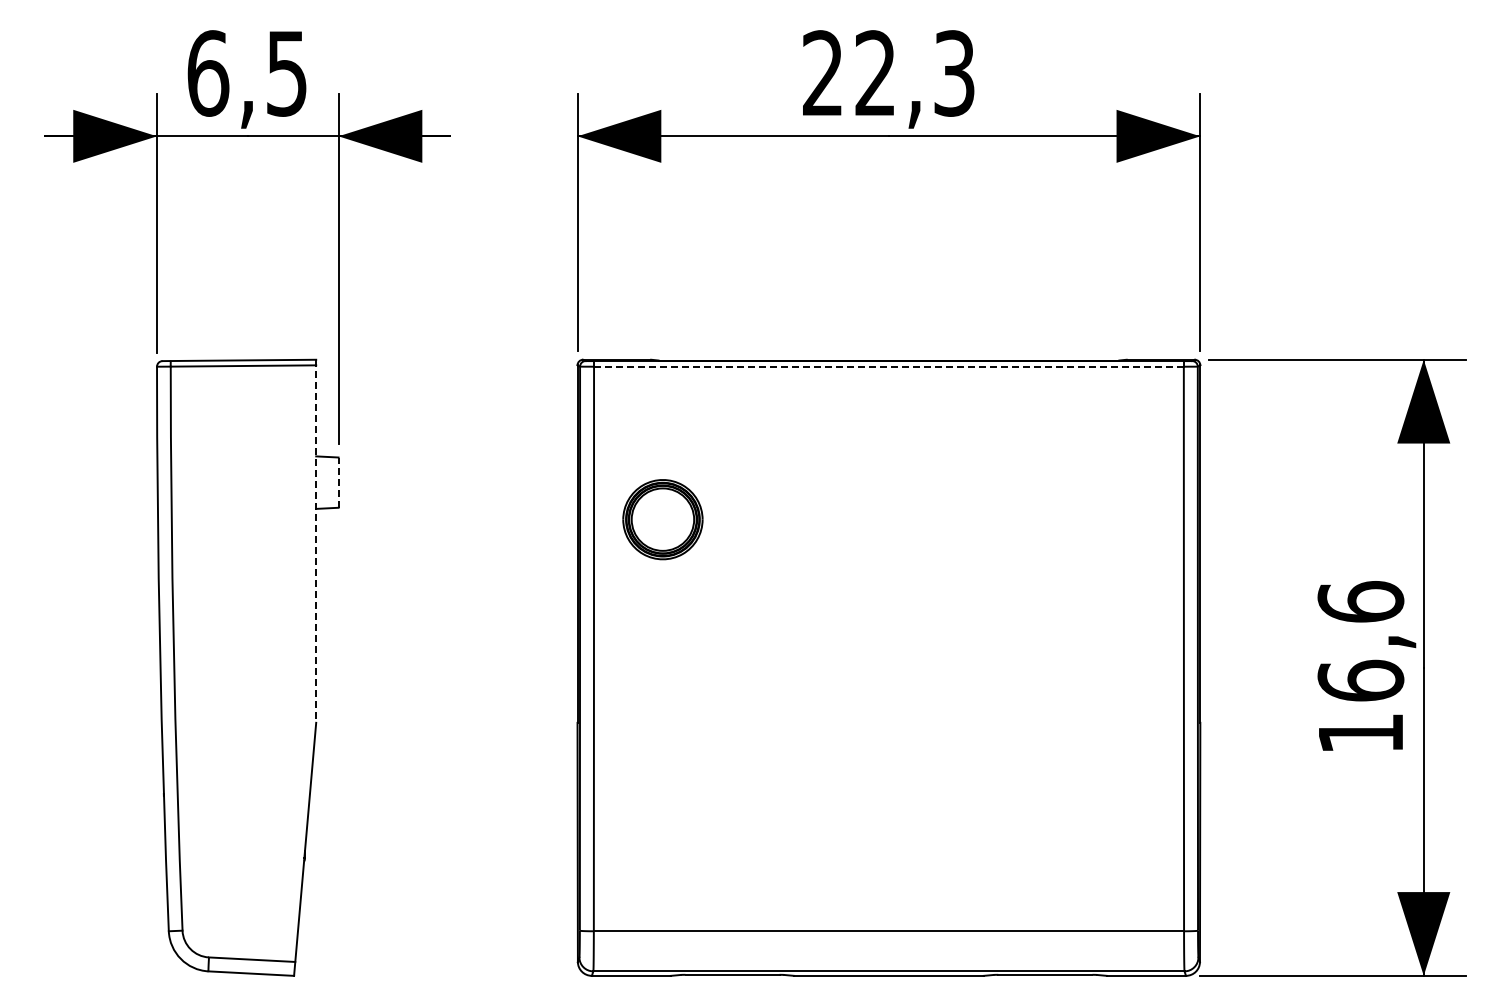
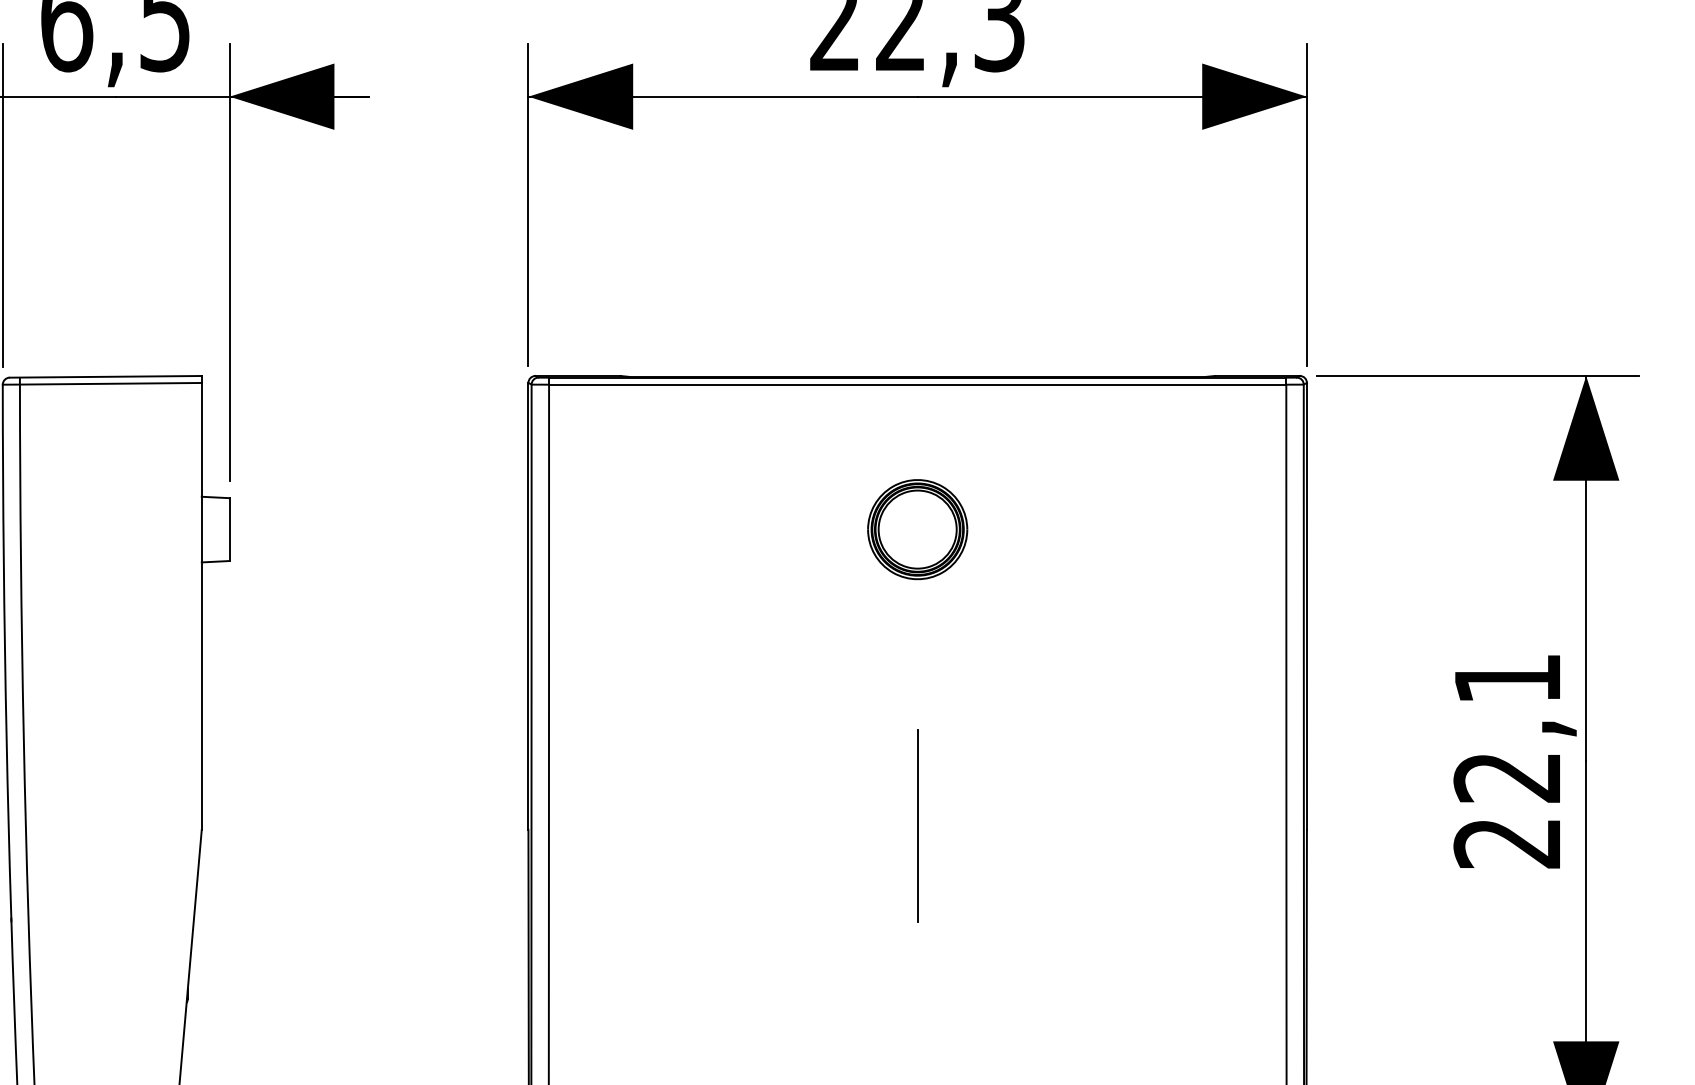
line: (888, 366) -> (917, 384), dashed -> solid
line: (338, 482) -> (229, 529), dashed -> solid
part: (662, 519) -> (917, 529), moved
line: (316, 541) -> (202, 603), dashed -> solid
text: (1360, 667) -> (1507, 760), 16,6 -> 22,1
line: (888, 719) -> (917, 825), added

